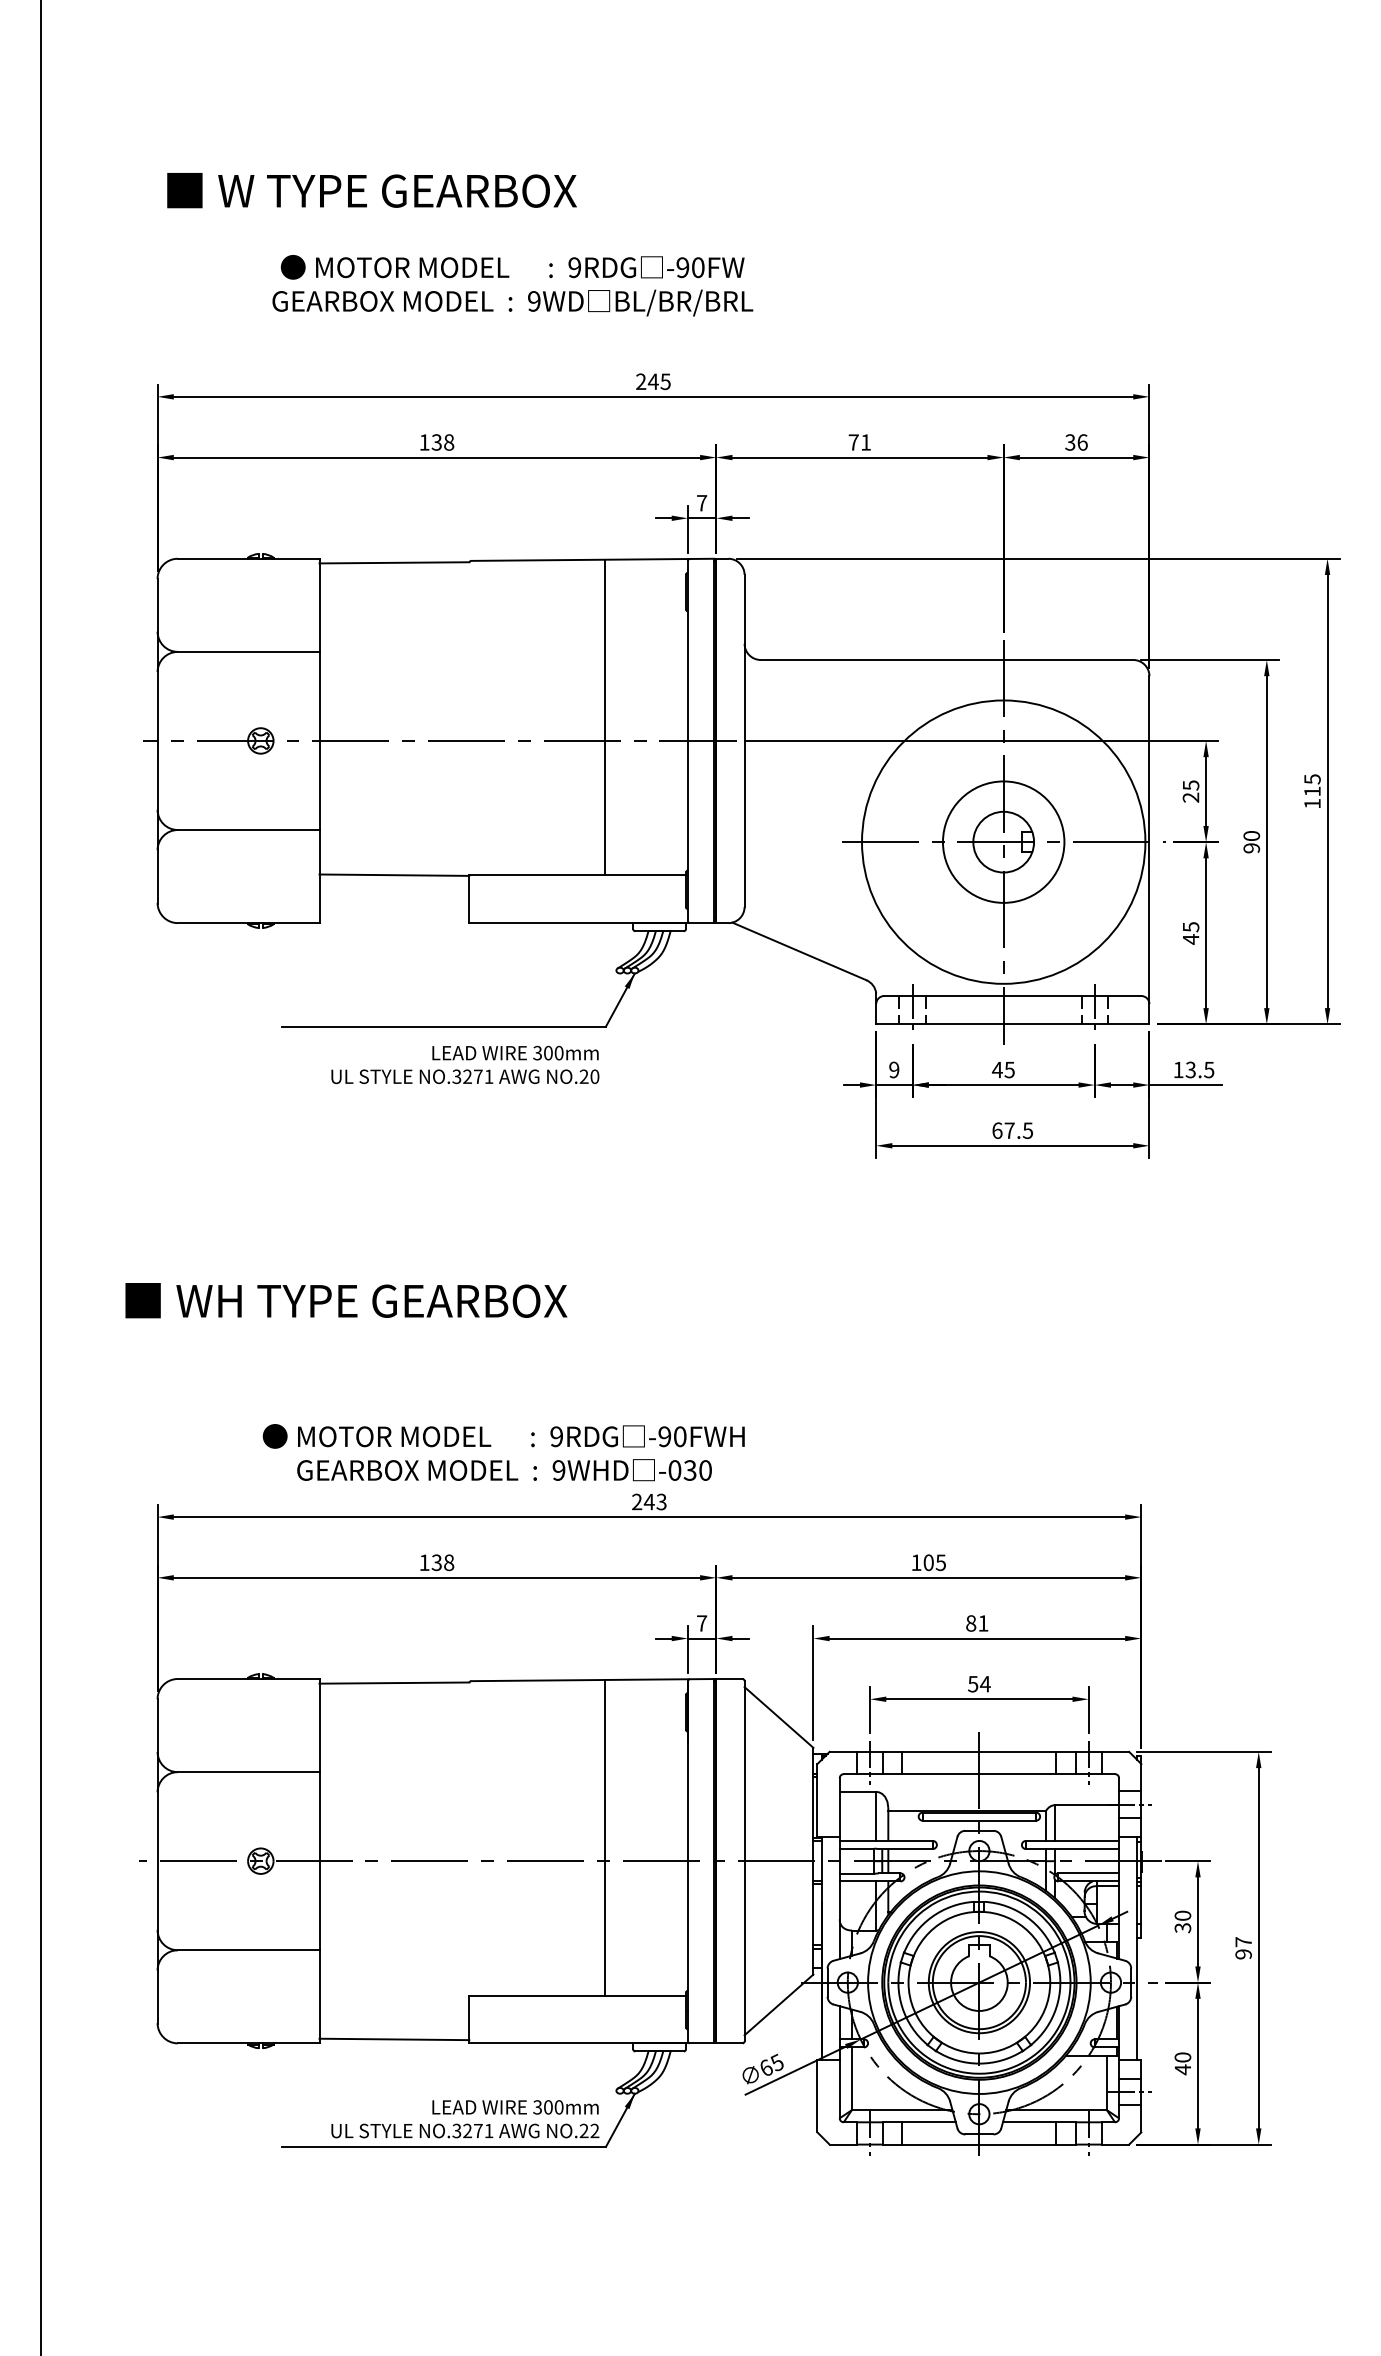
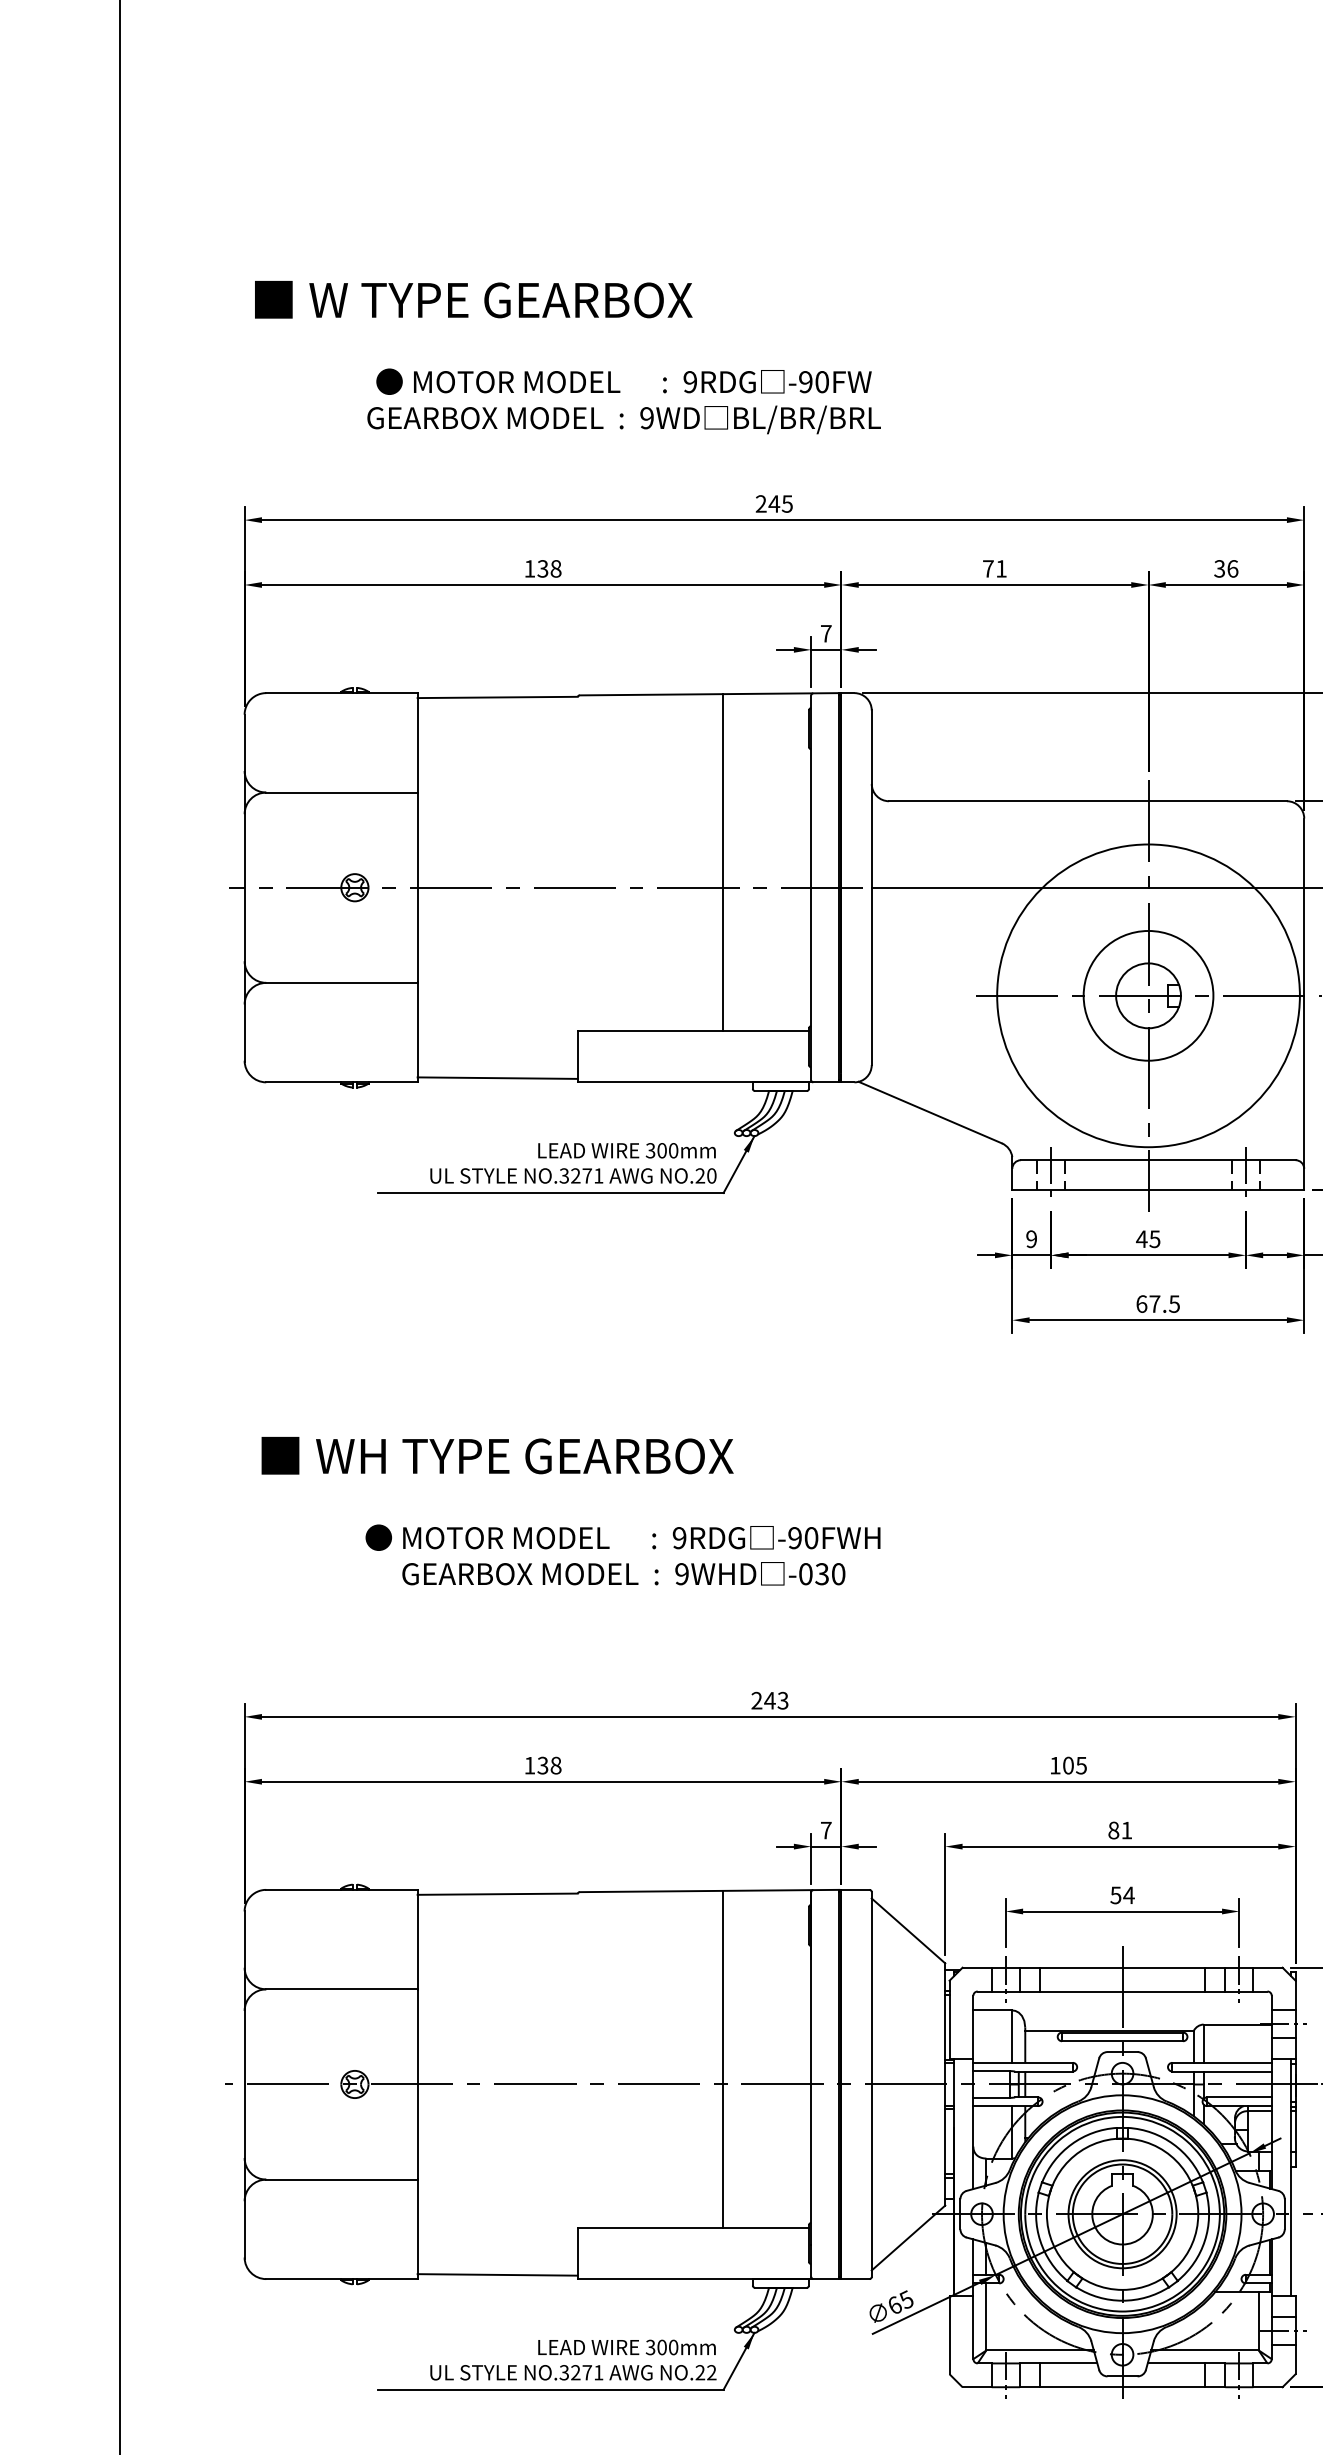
line: (394, 874) -> (497, 1077), moved
text: (465, 1064) -> (573, 1162), moved
text: (346, 1300) -> (497, 1455), moved
text: (503, 1452) -> (622, 1554), moved

